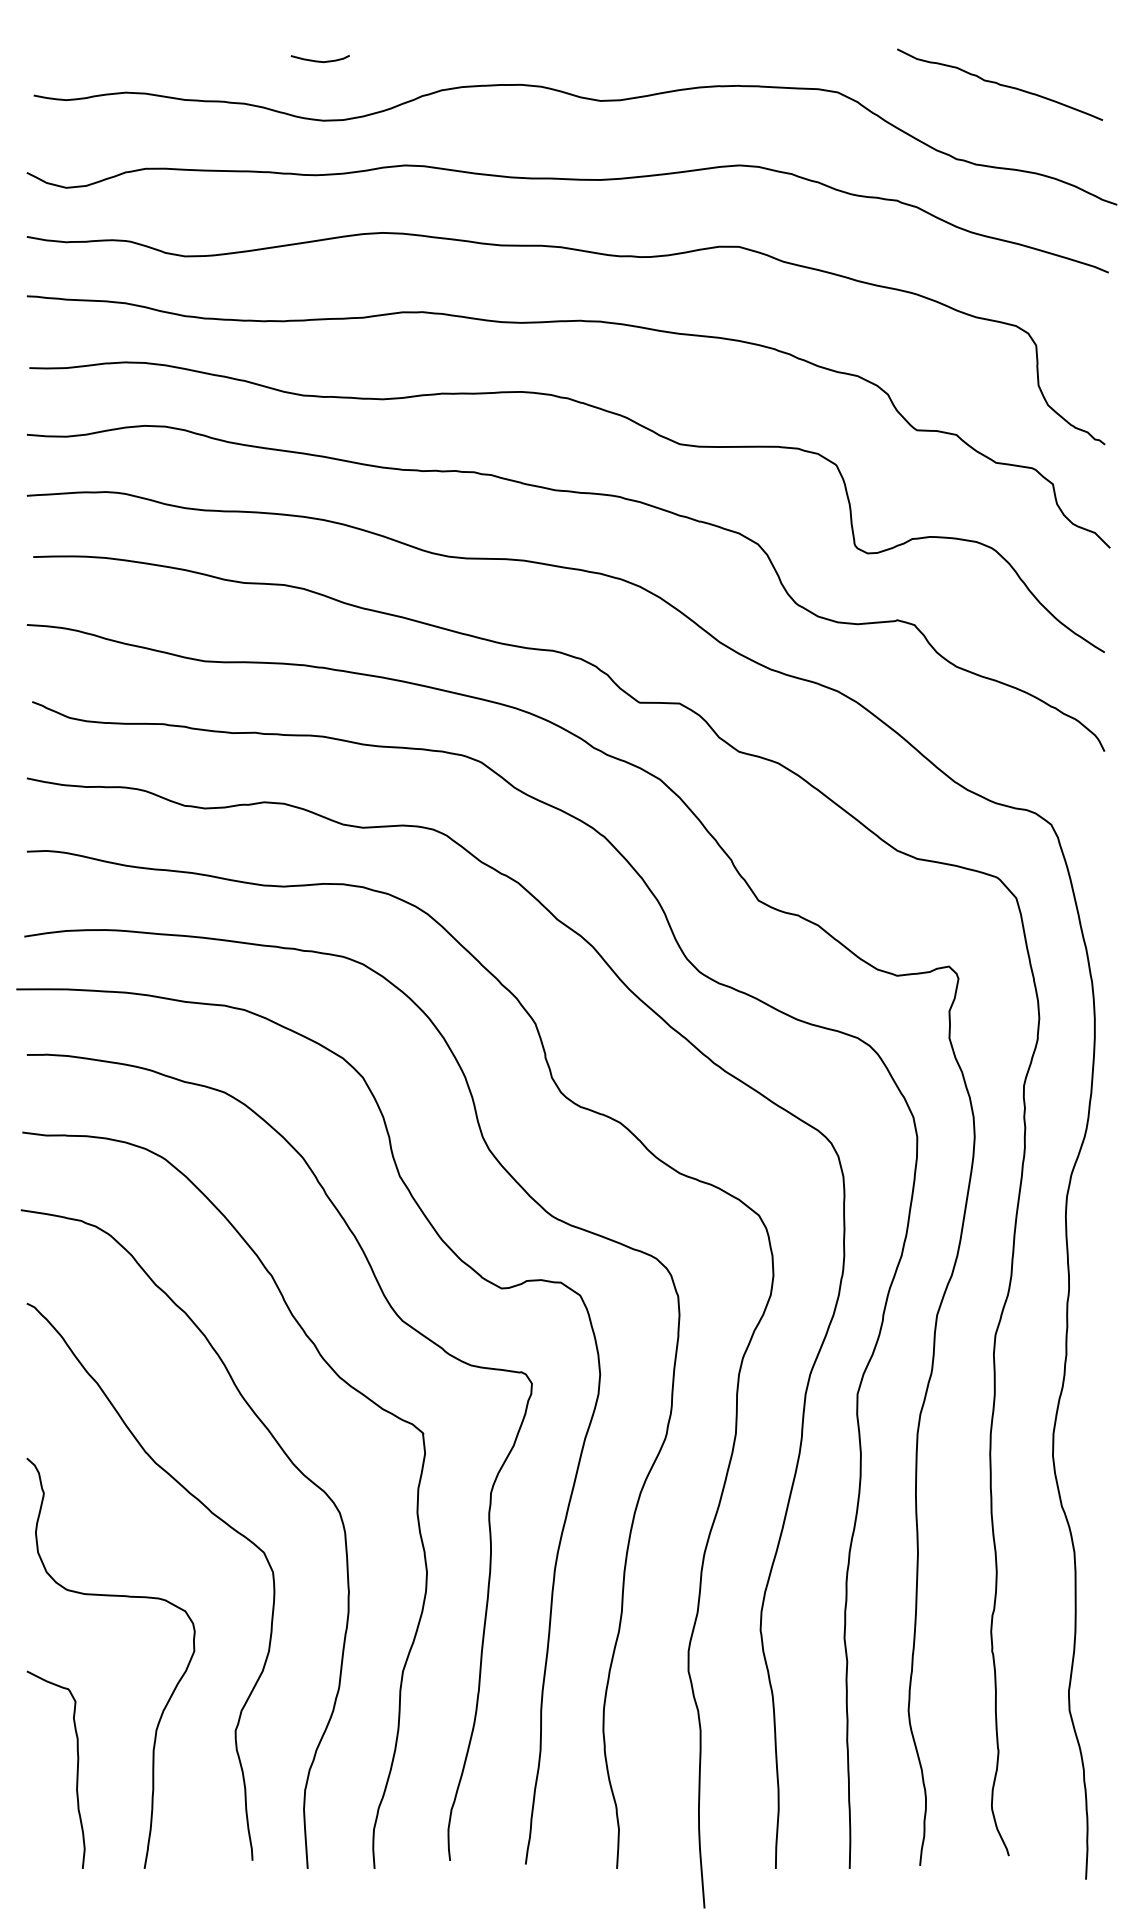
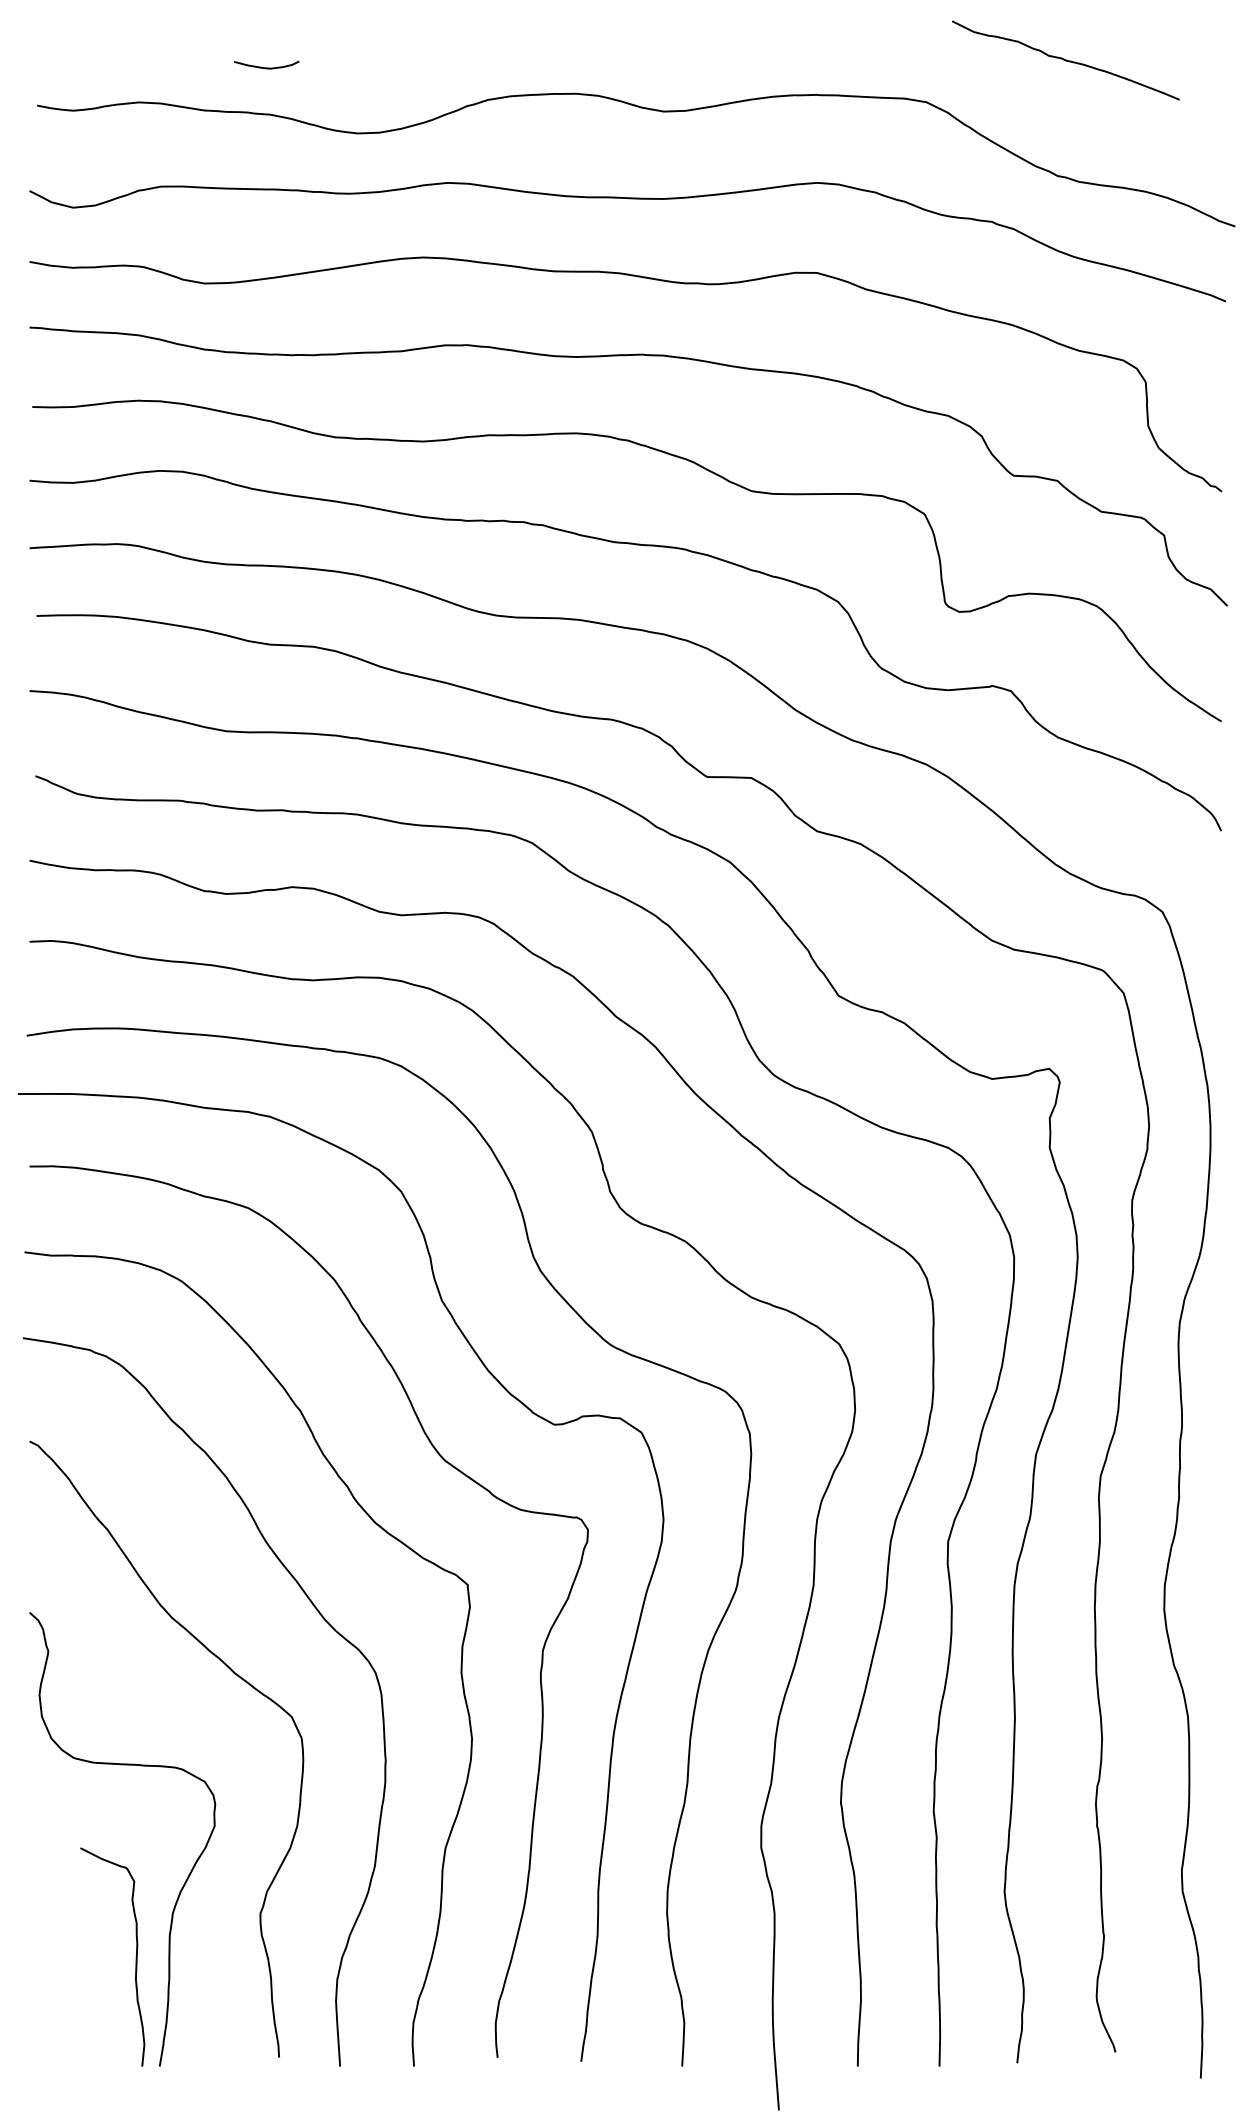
curve: (319, 60) -> (265, 66), moved
curve: (1000, 84) -> (1066, 60), moved
curve: (76, 1770) -> (135, 1957), moved

